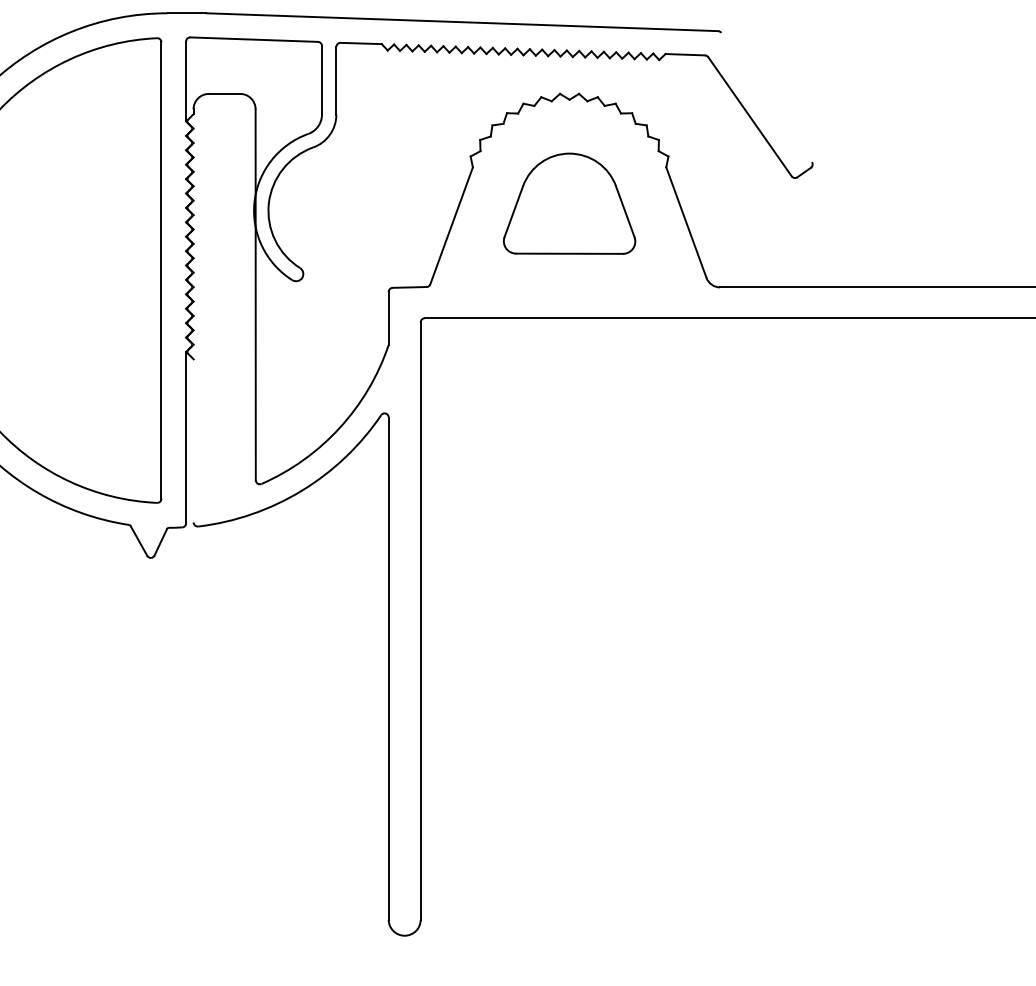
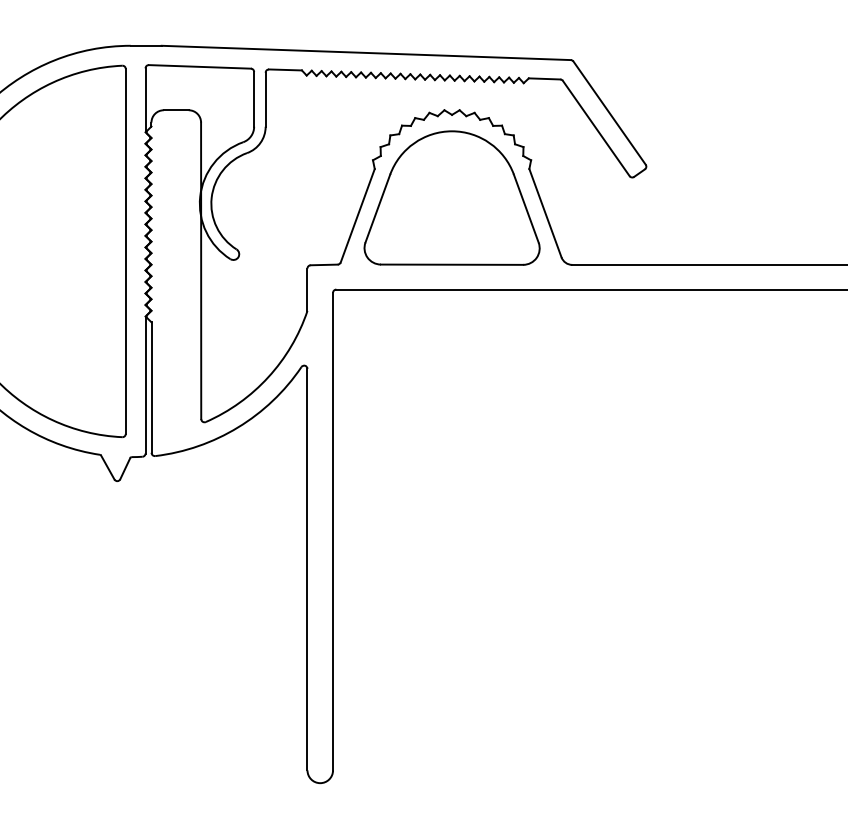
line: (766, 96) -> (609, 112), added
part: (568, 203) -> (451, 197), size x1.67
line: (193, 440) -> (151, 387), added

